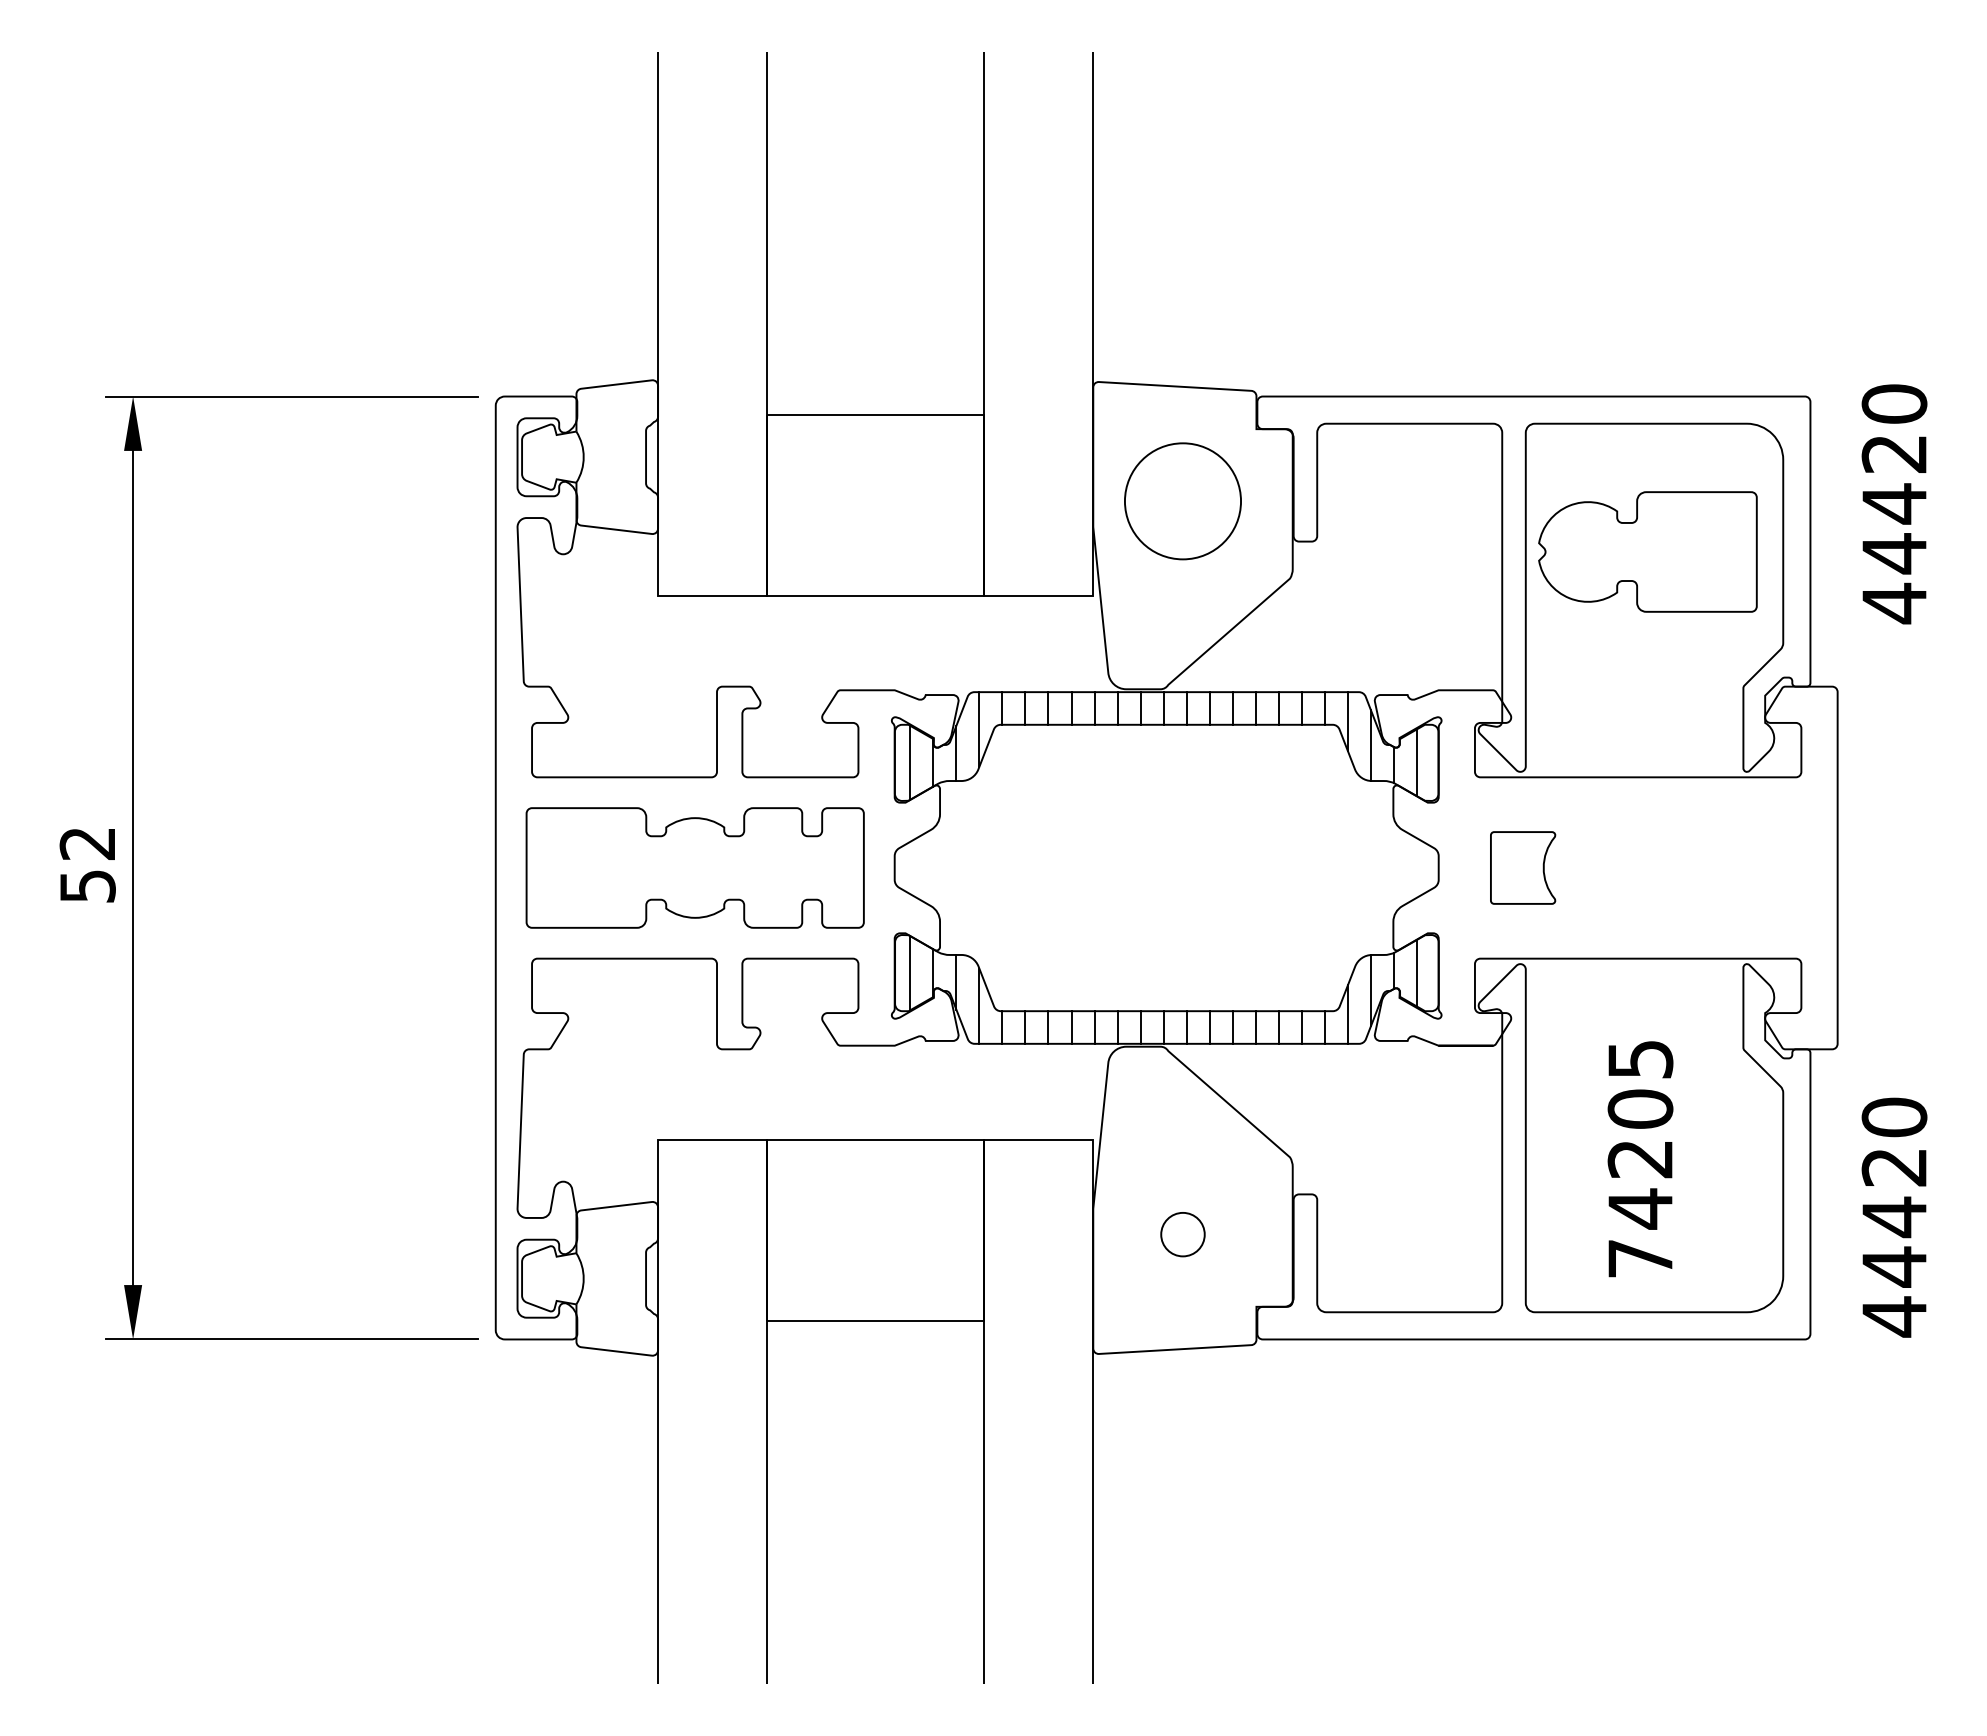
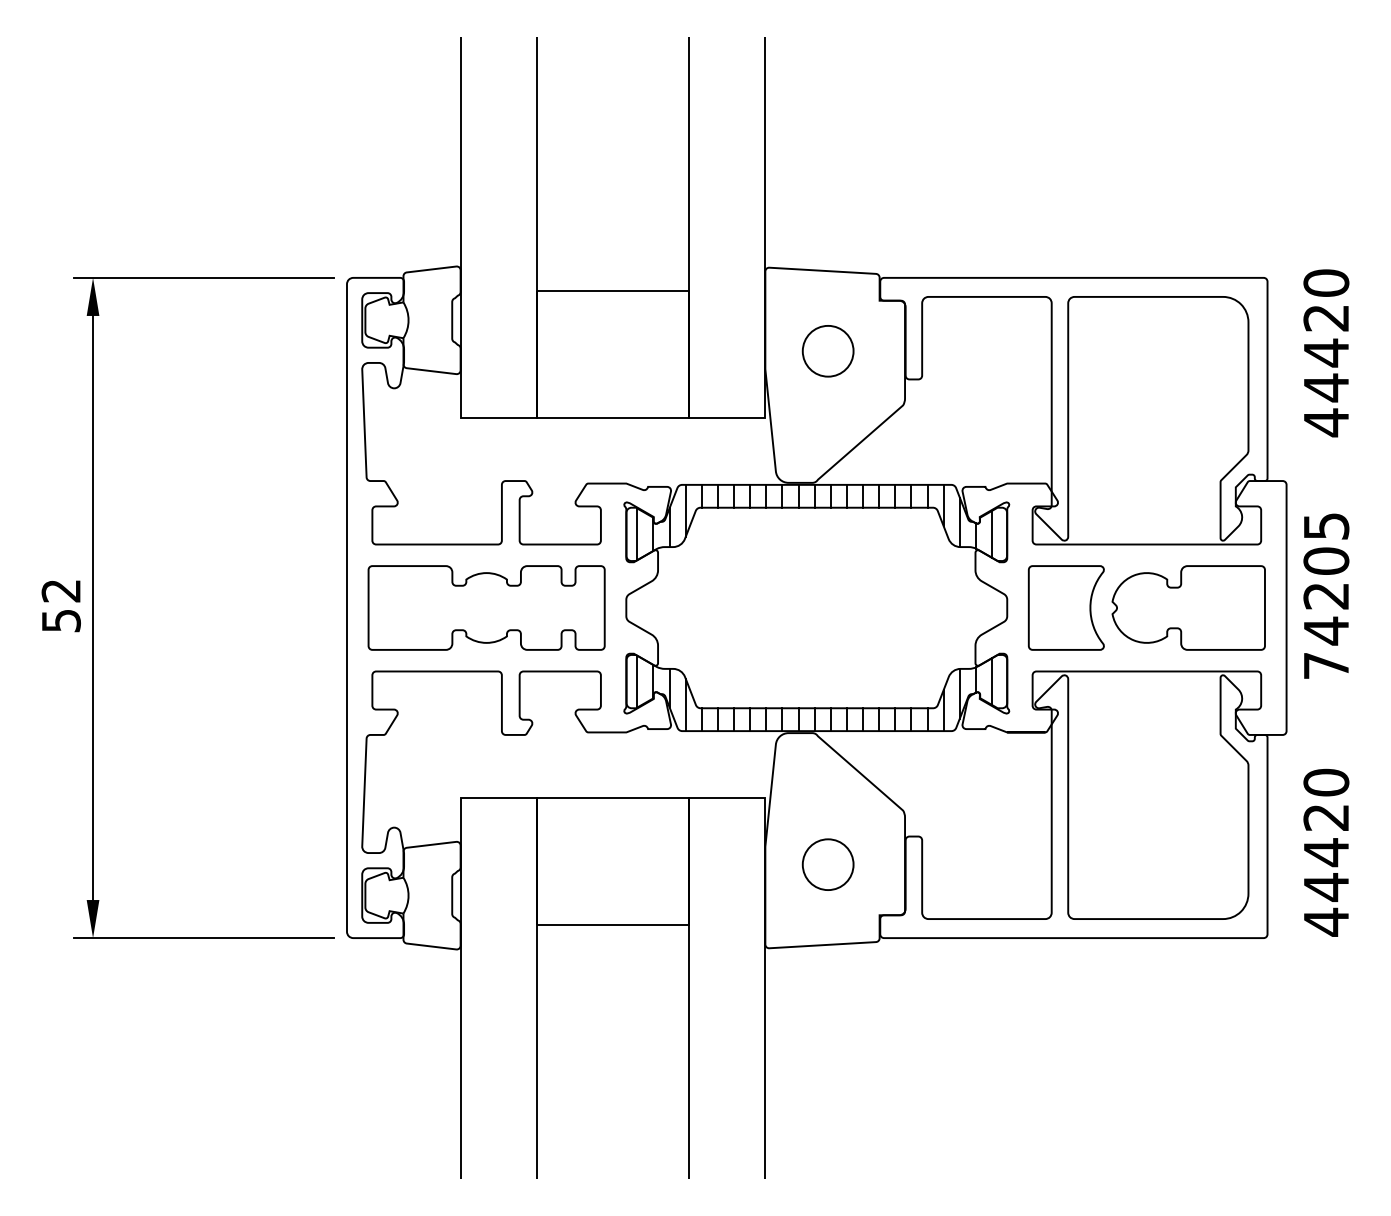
circle: (1182, 501) -> (827, 351), size x0.62
part: (1647, 551) -> (1188, 607), moved
part: (1522, 867) -> (1065, 607), size x1.67
text: (1640, 1159) -> (1326, 596), moved
circle: (1182, 1234) -> (827, 864), size x1.67

